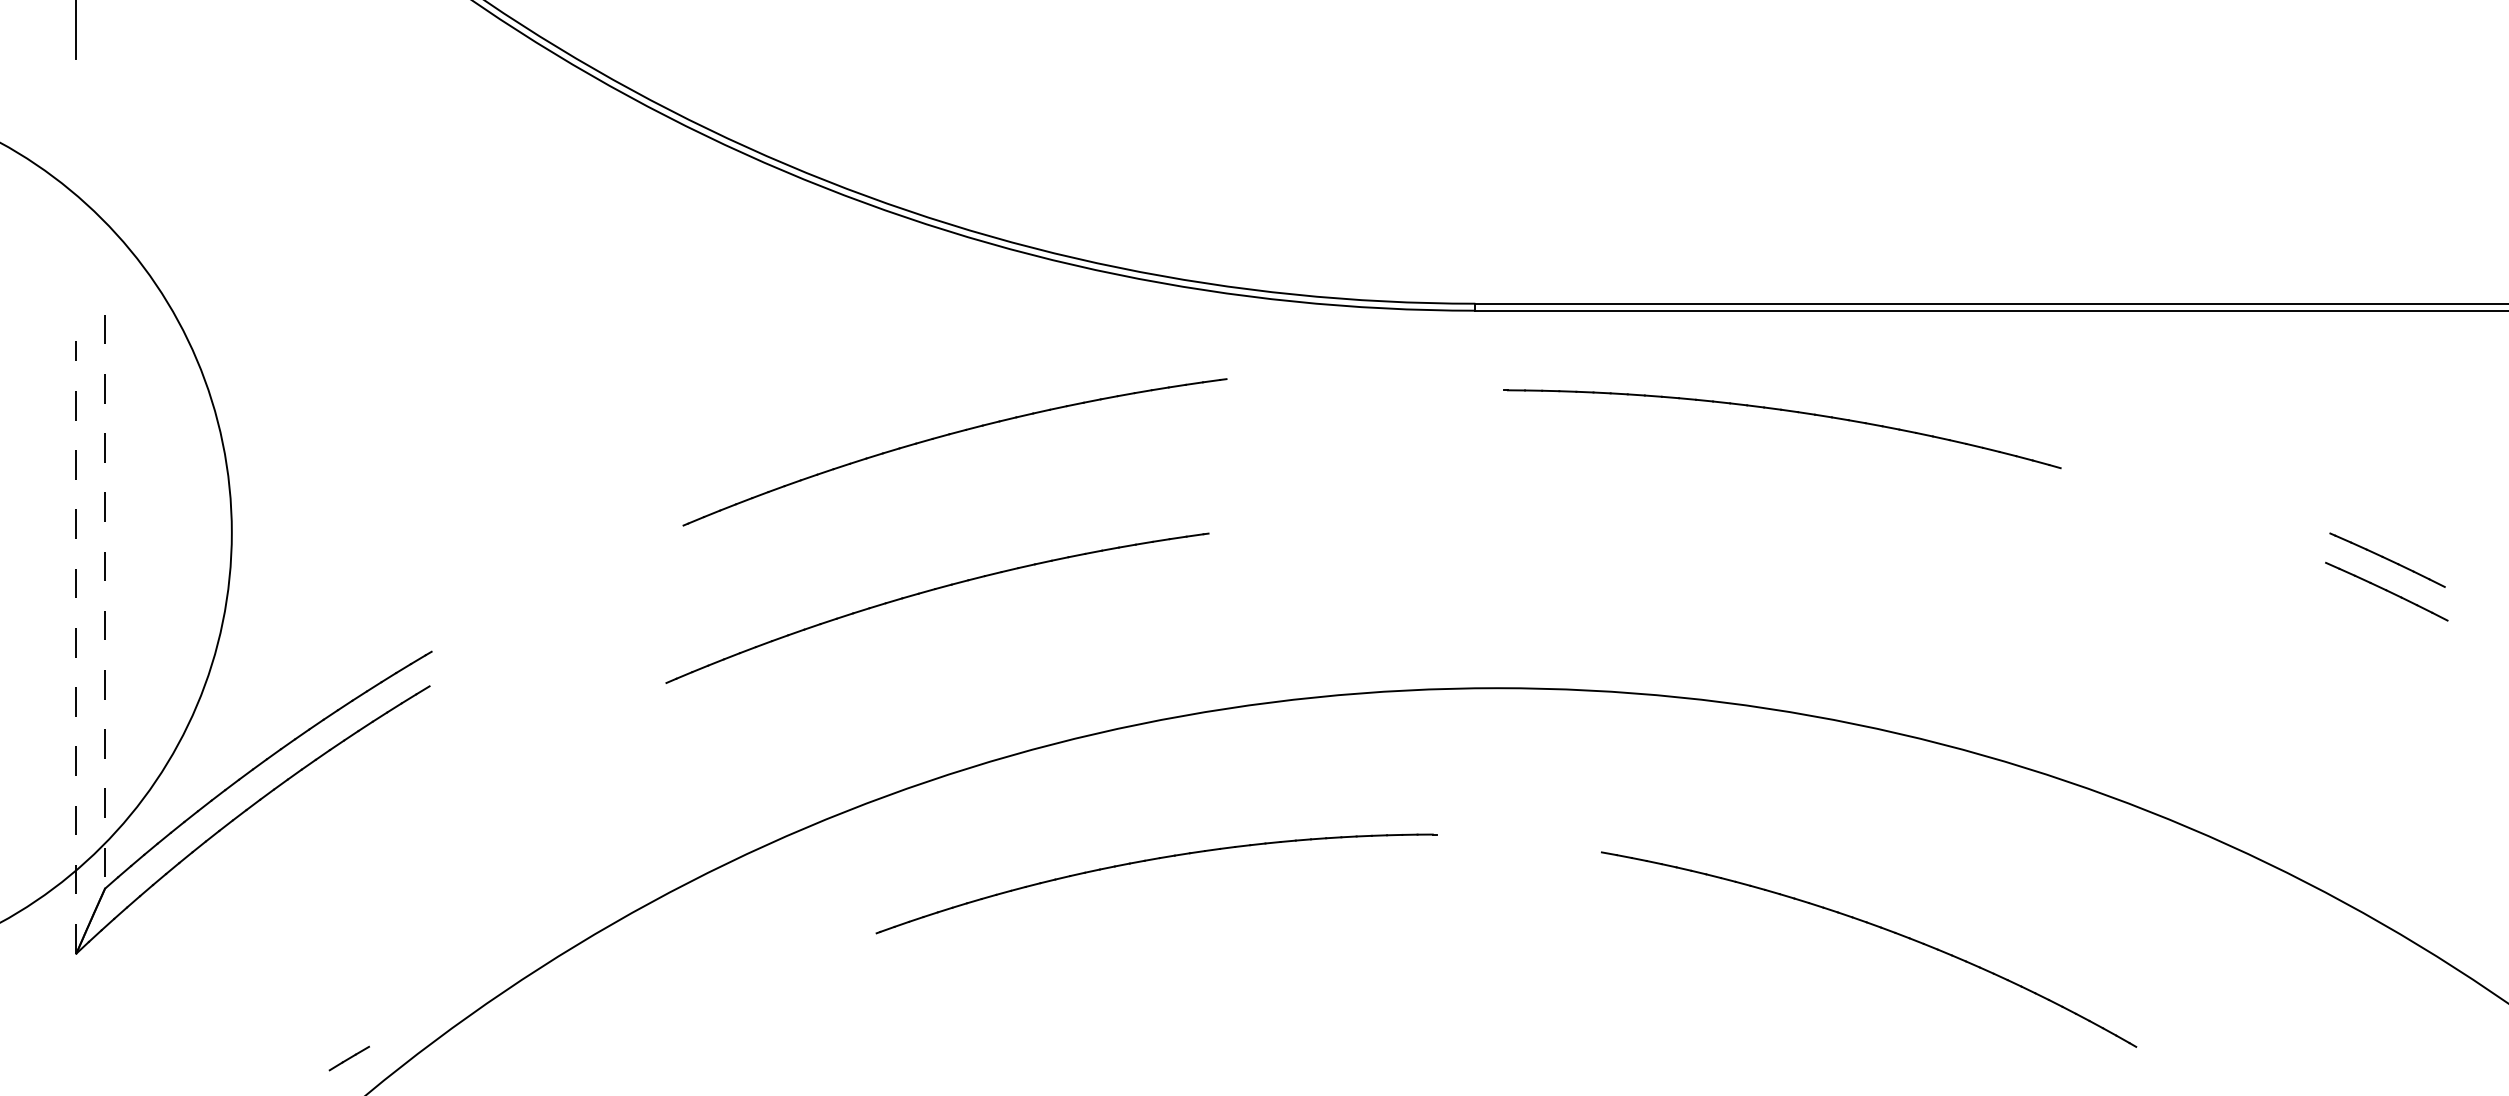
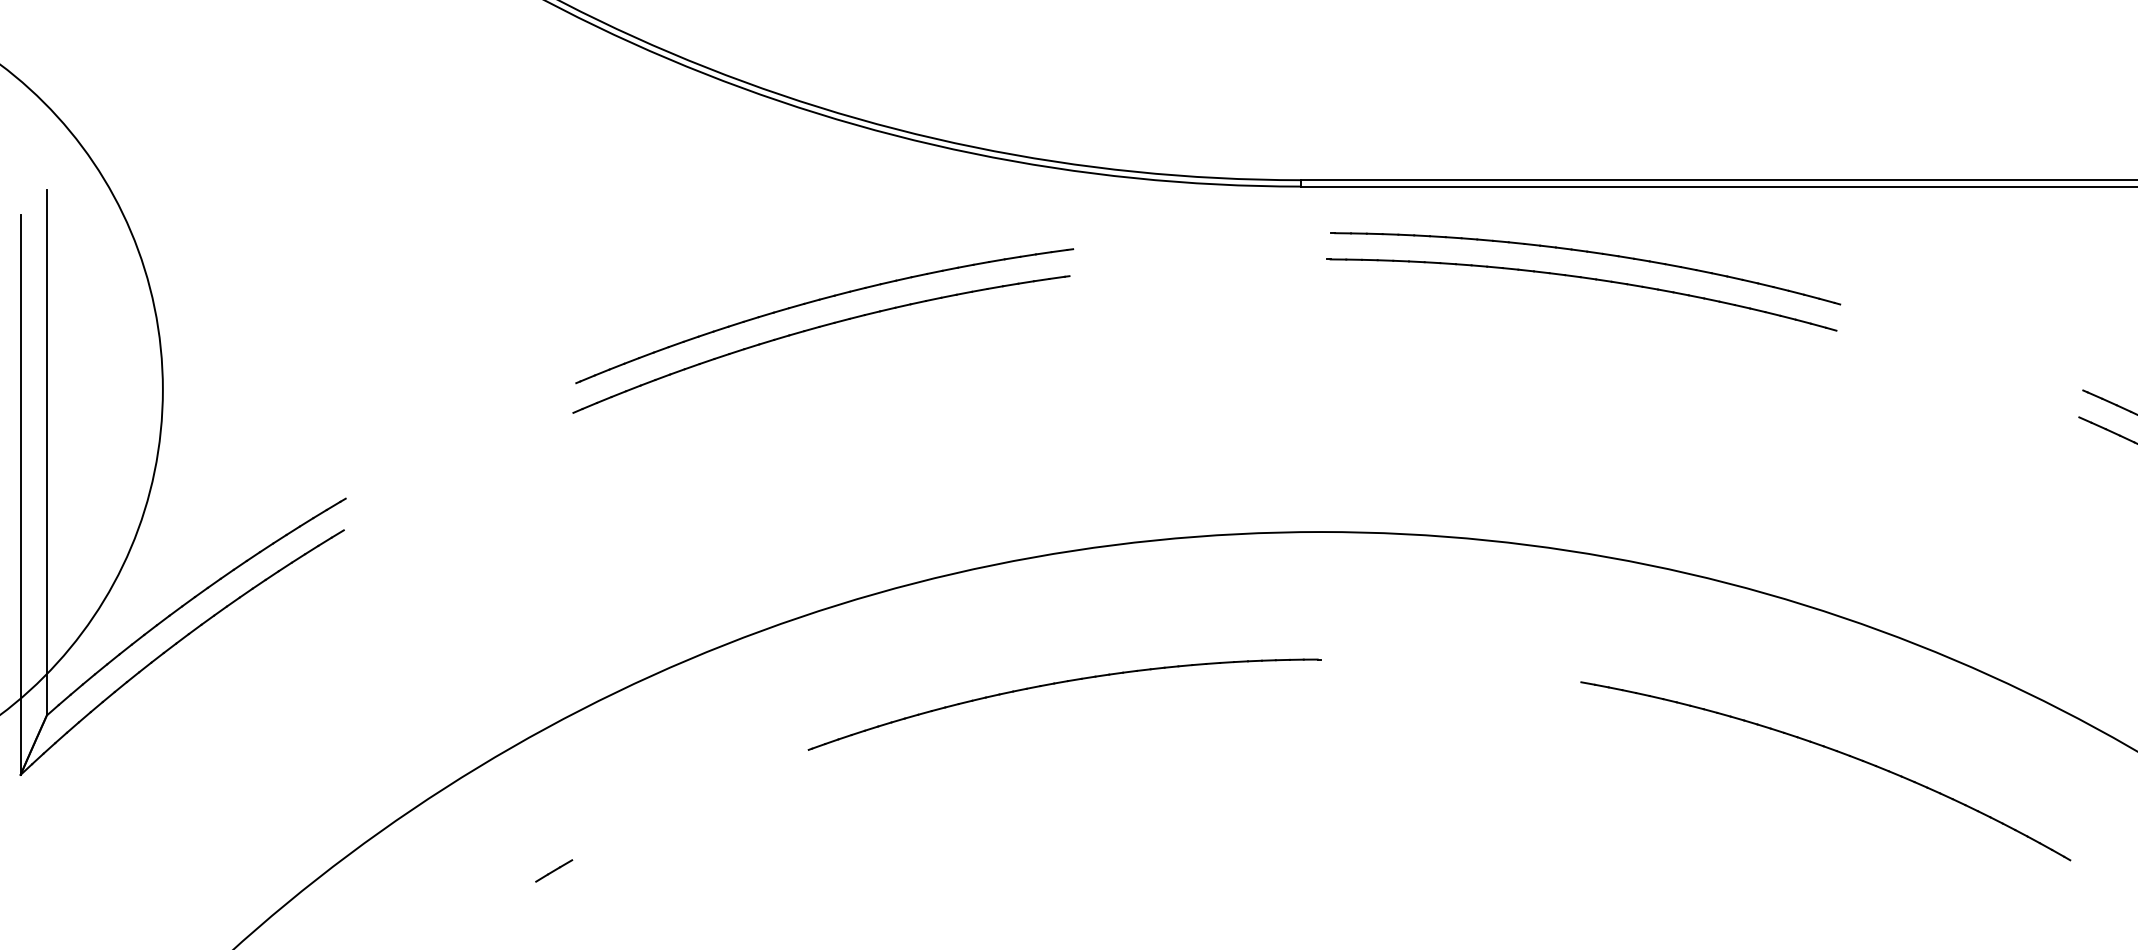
part: (1791, 383) -> (1590, 253), added
part: (934, 590) -> (818, 328), moved
line: (105, 601) -> (47, 452), dashed -> solid
line: (76, 646) -> (20, 493), dashed -> solid
part: (1153, 860) -> (1062, 683), moved
part: (1877, 927) -> (1833, 751), moved
line: (348, 1058) -> (553, 870), moved

